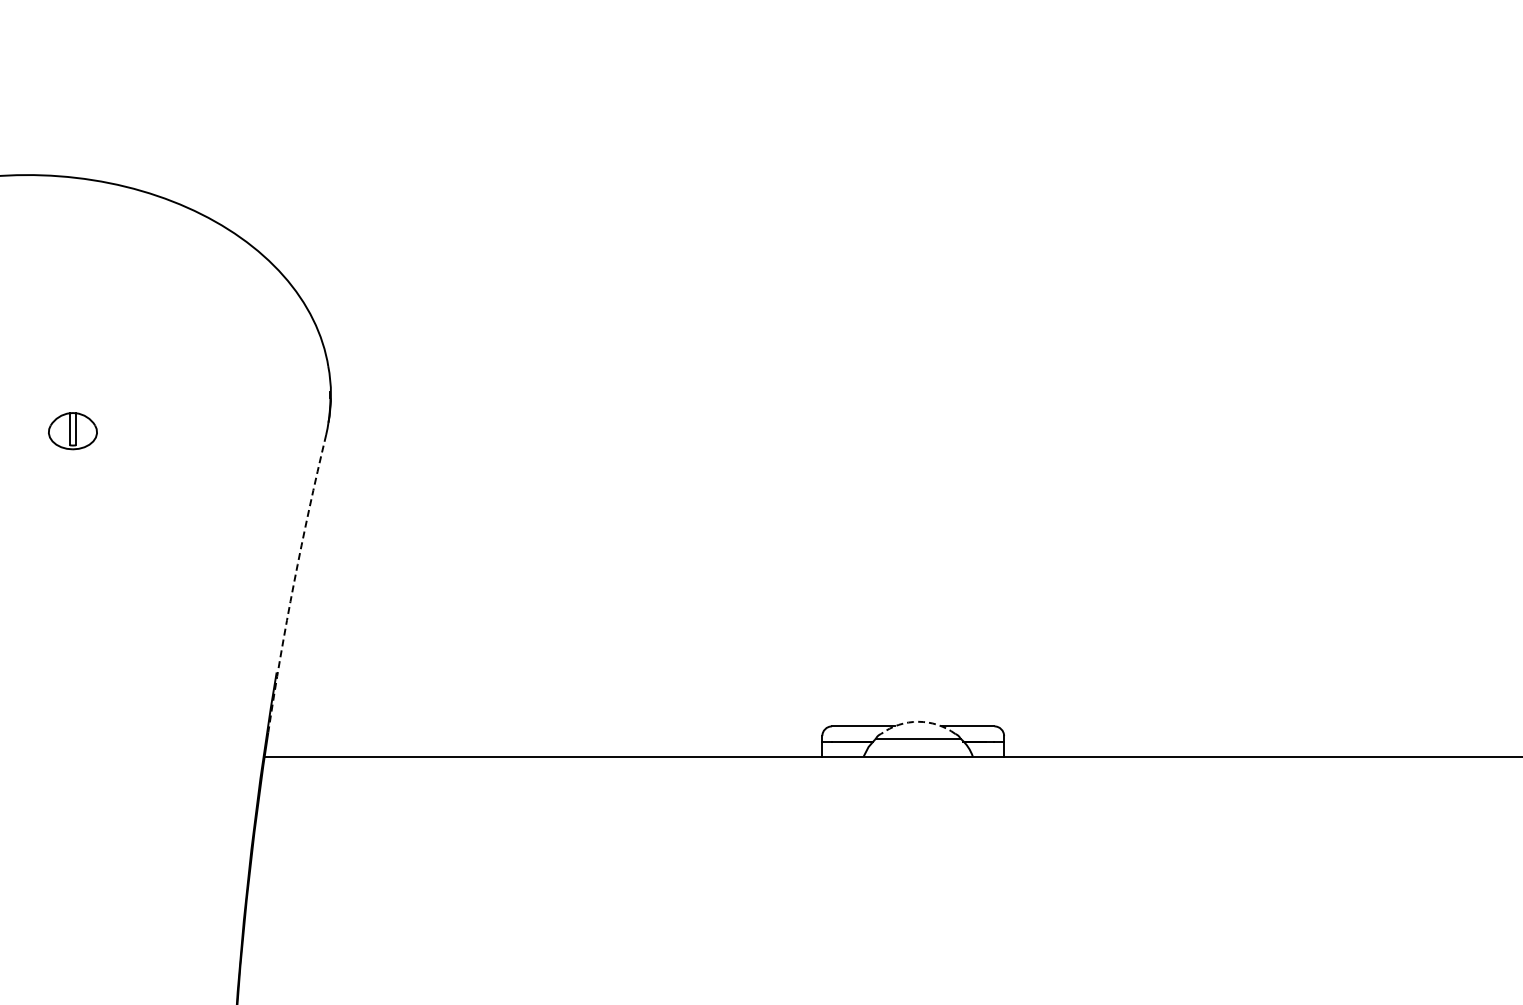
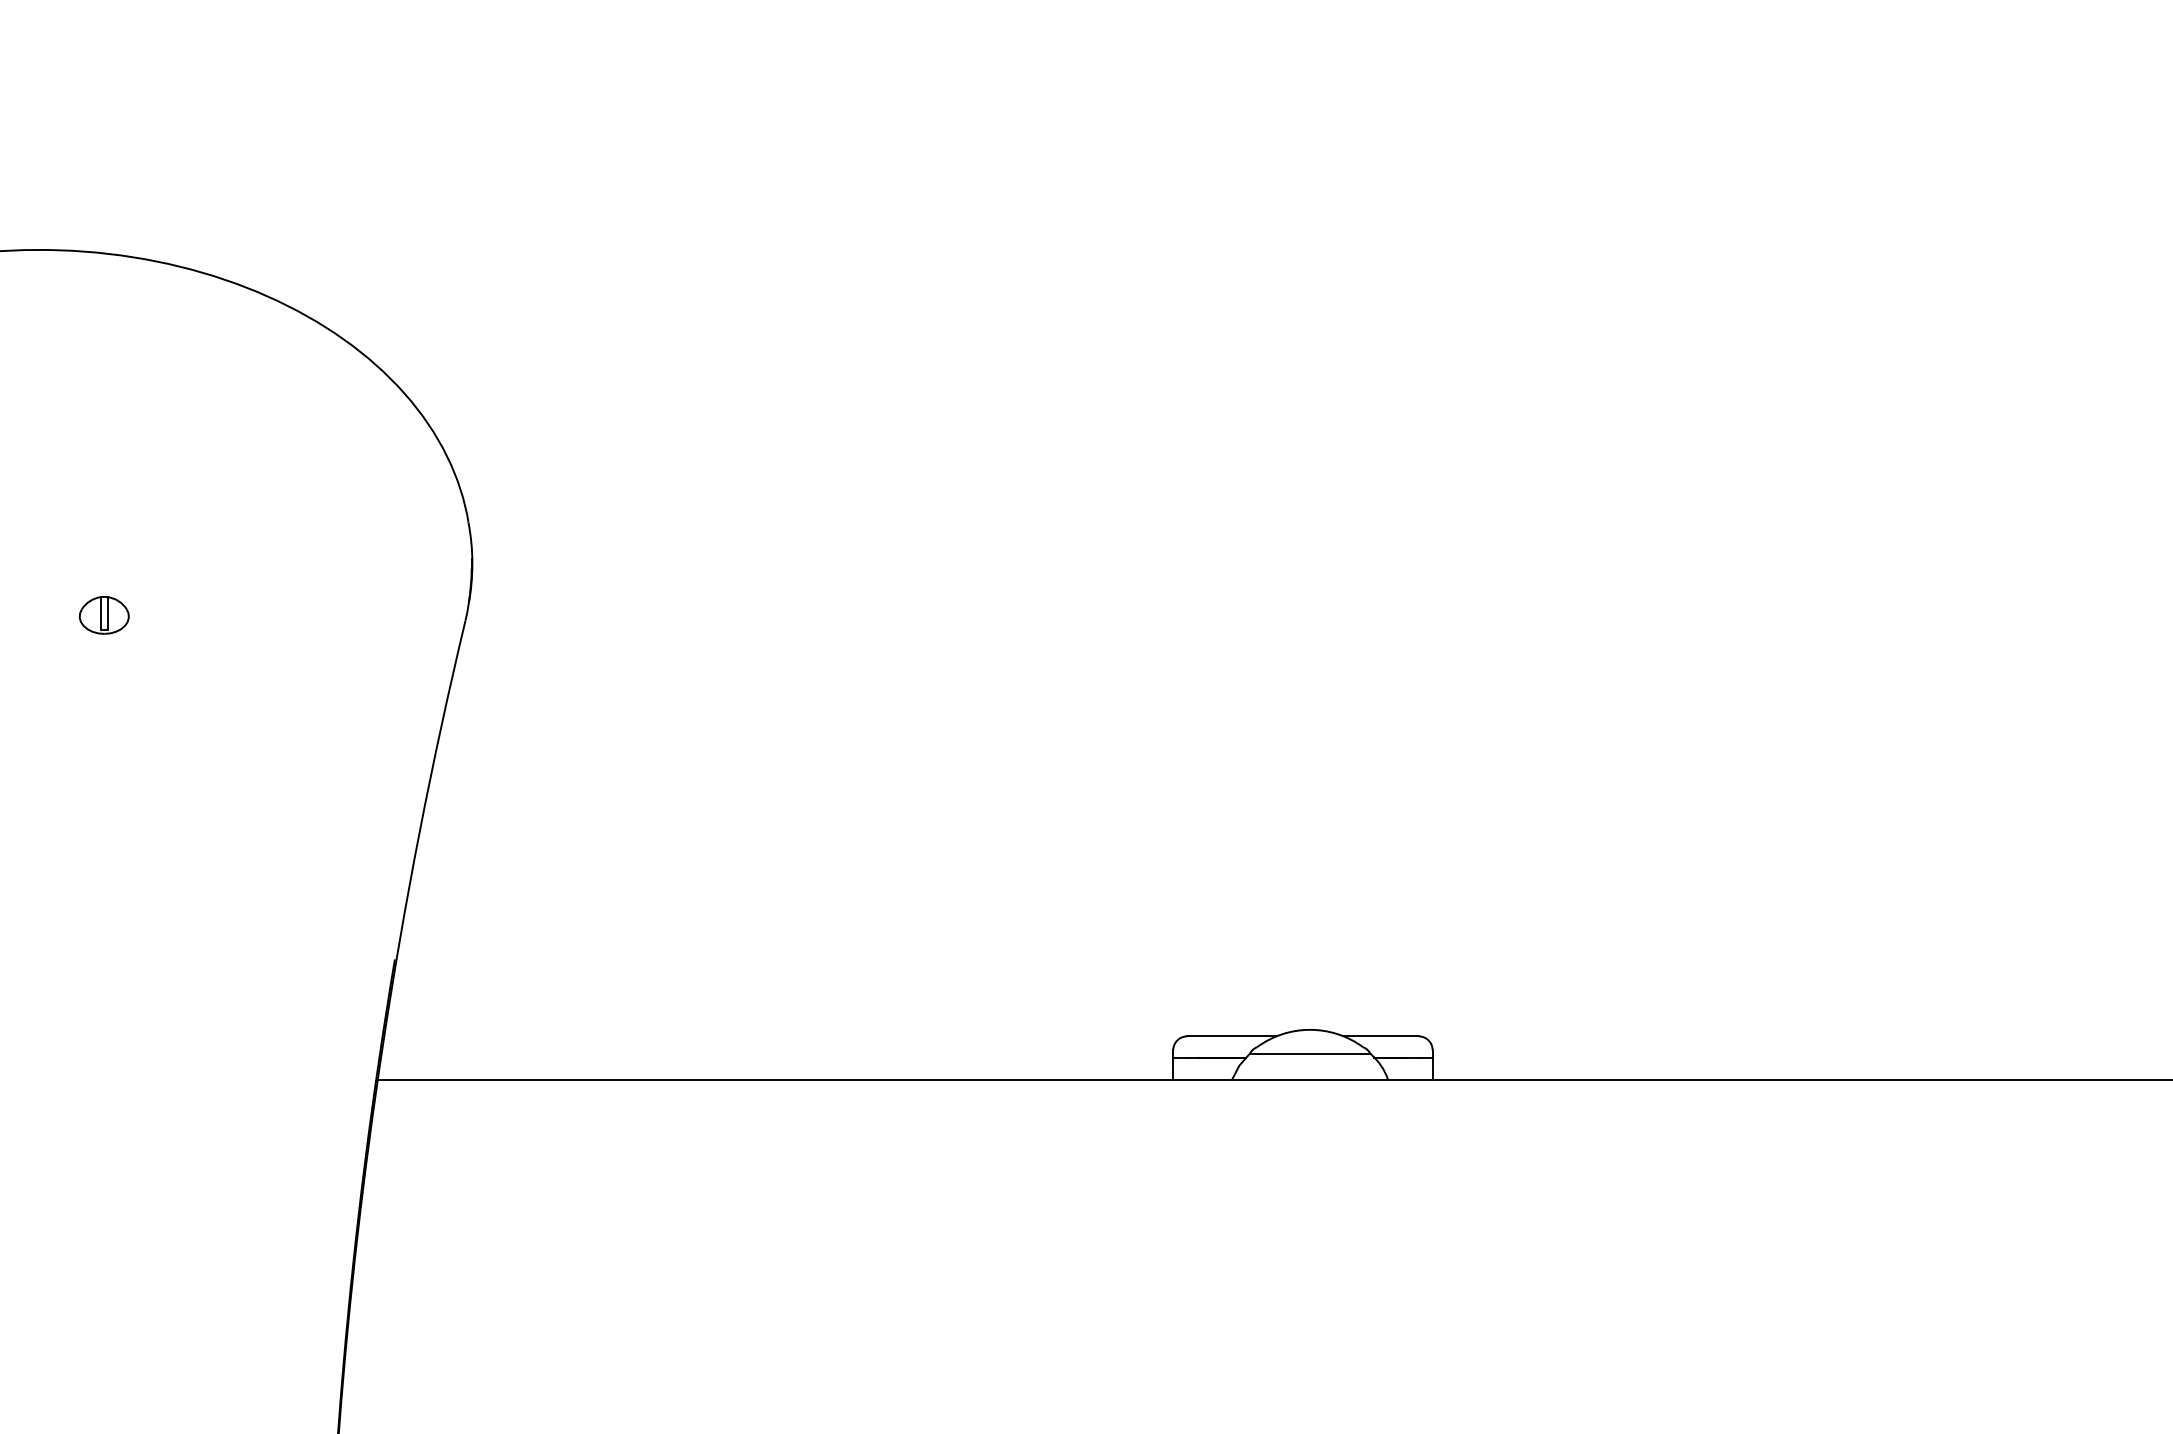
part: (72, 431) -> (103, 615), size x0.71
arc: (294, 583) -> (420, 832), dashed -> solid
arc: (918, 721) -> (1310, 1029), dashed -> solid

